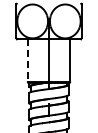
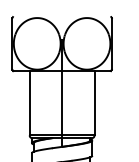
line: (27, 60) -> (29, 103), dashed -> solid

